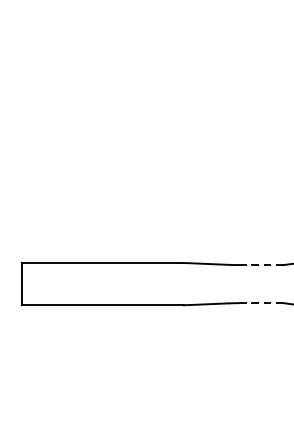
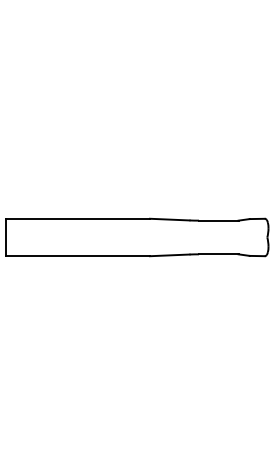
line: (261, 264) -> (218, 220), dashed -> solid
line: (261, 303) -> (218, 254), dashed -> solid

